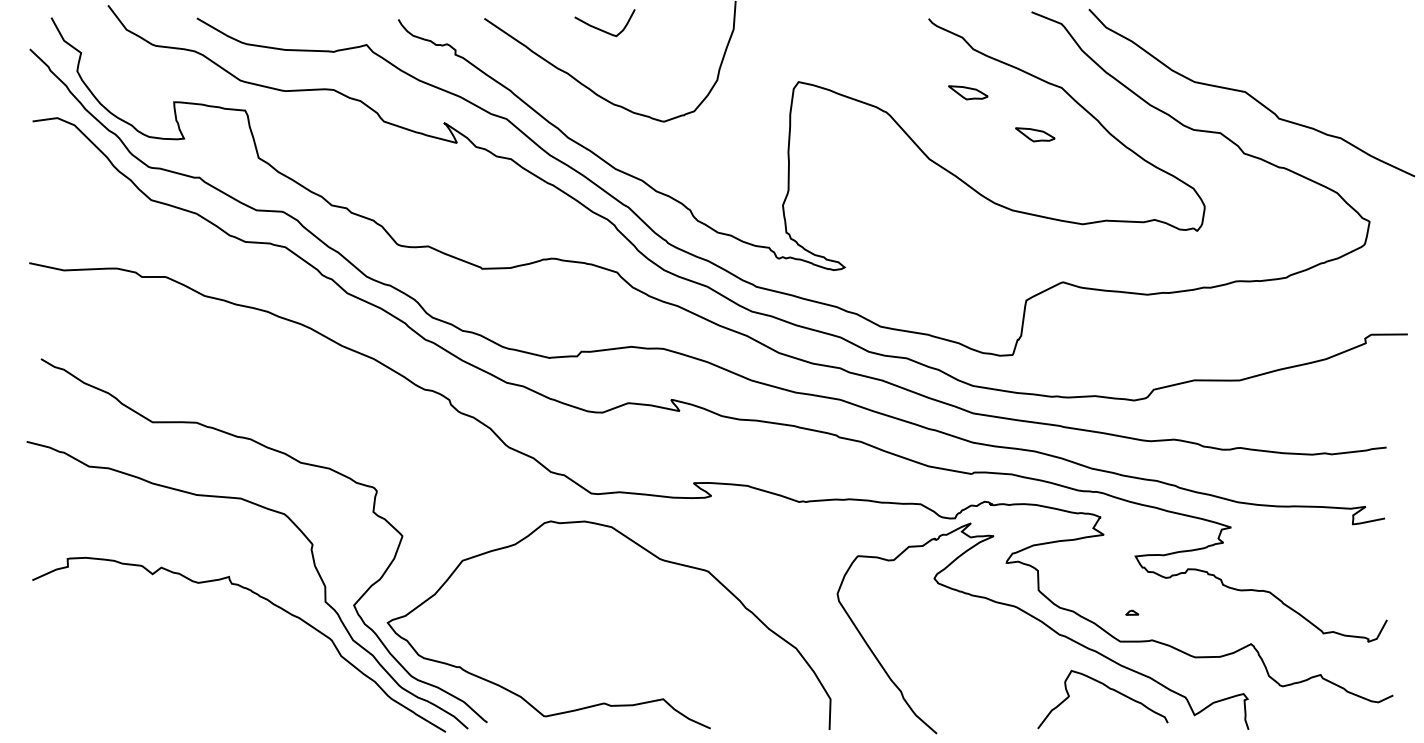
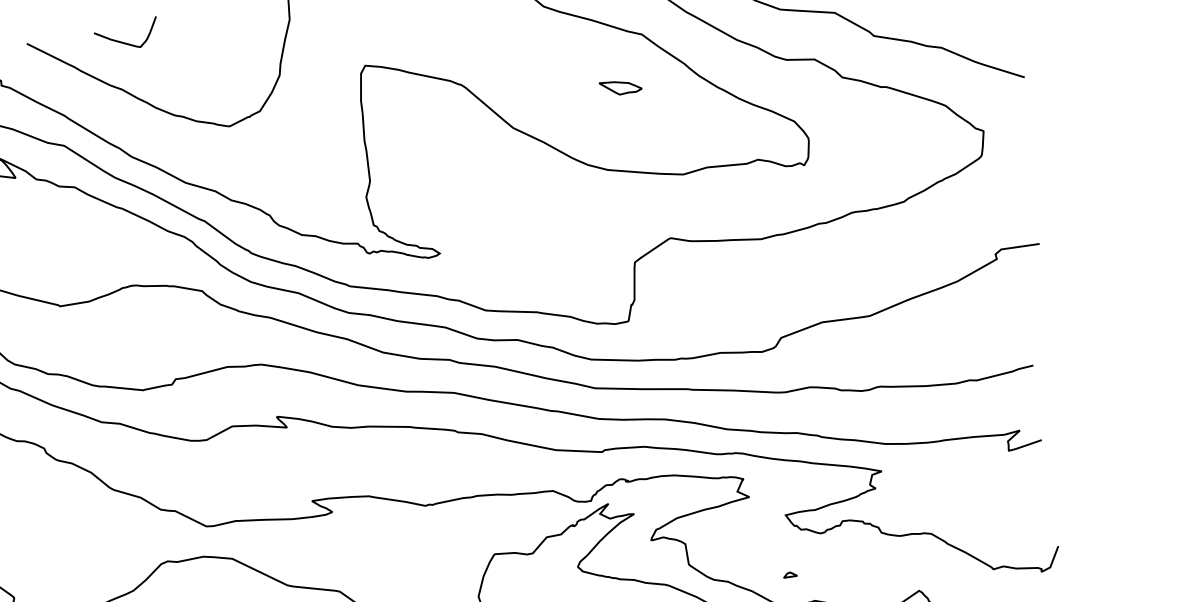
curve: (602, 29) -> (124, 42), moved
part: (968, 92) -> (544, 52), removed

